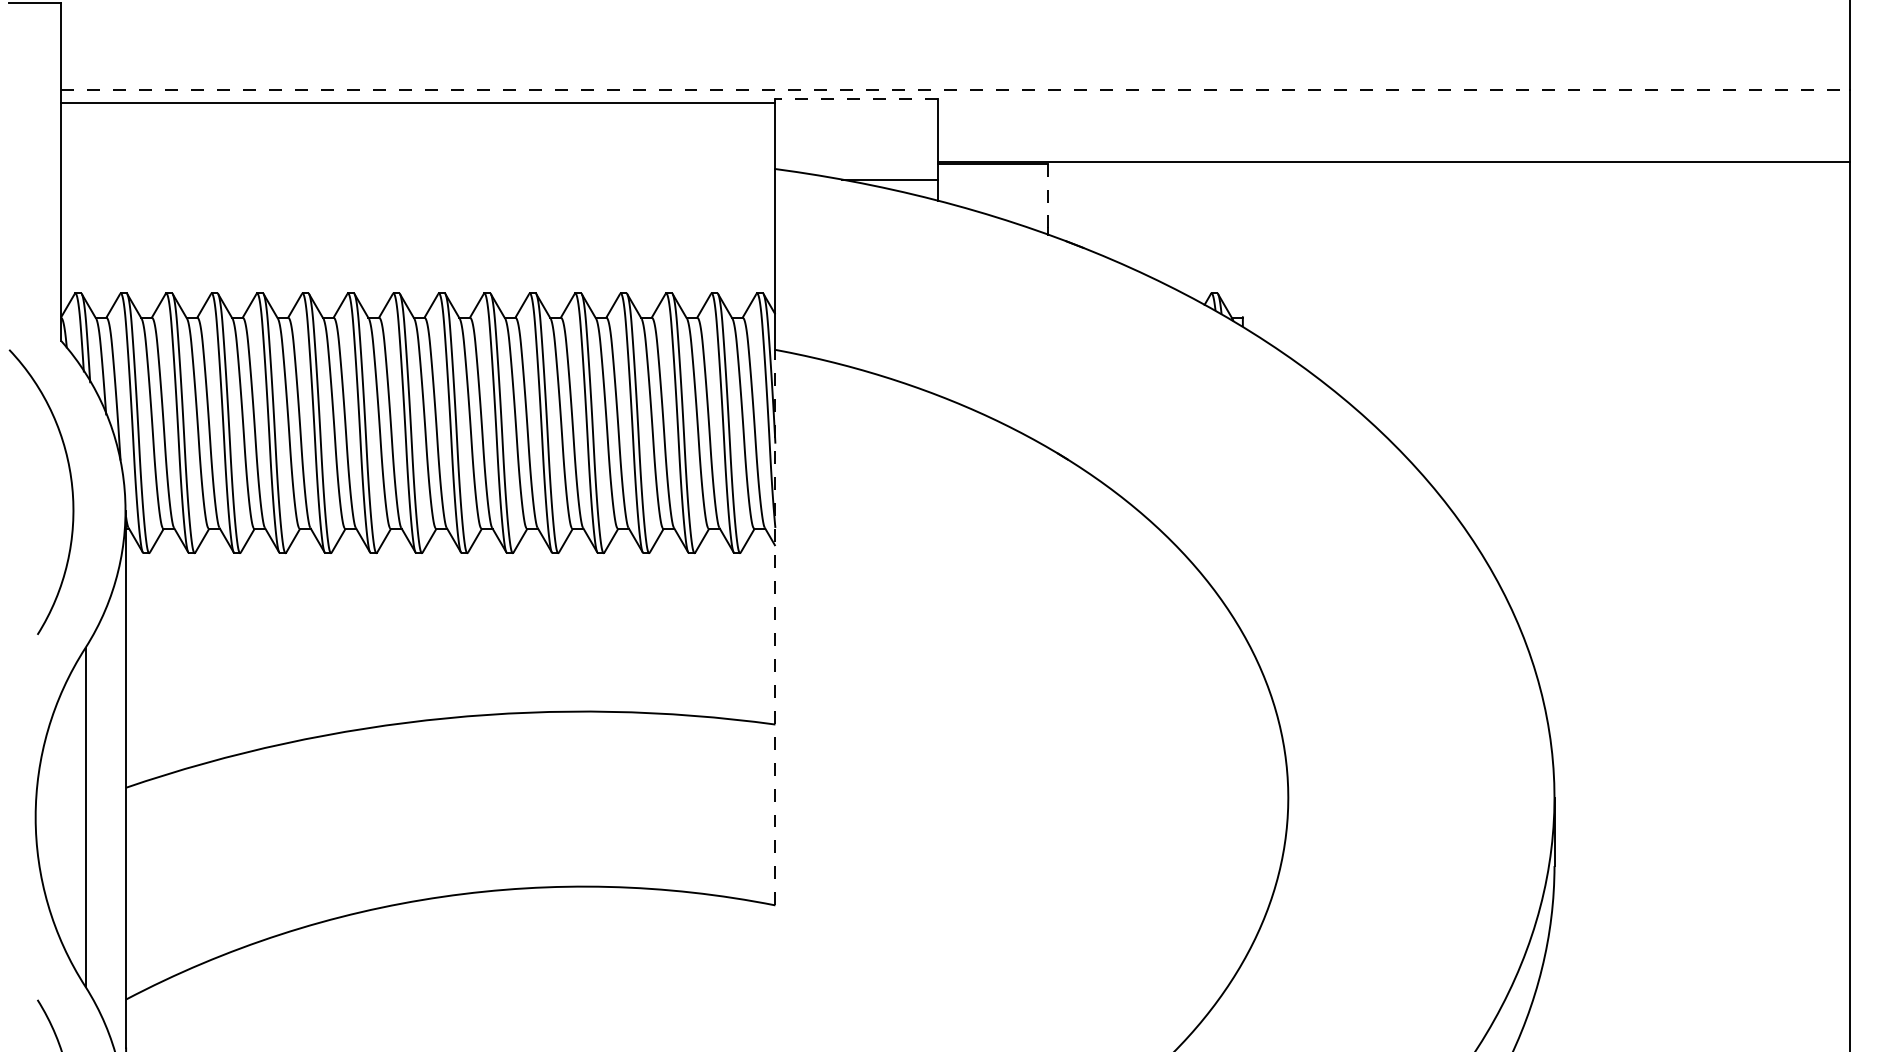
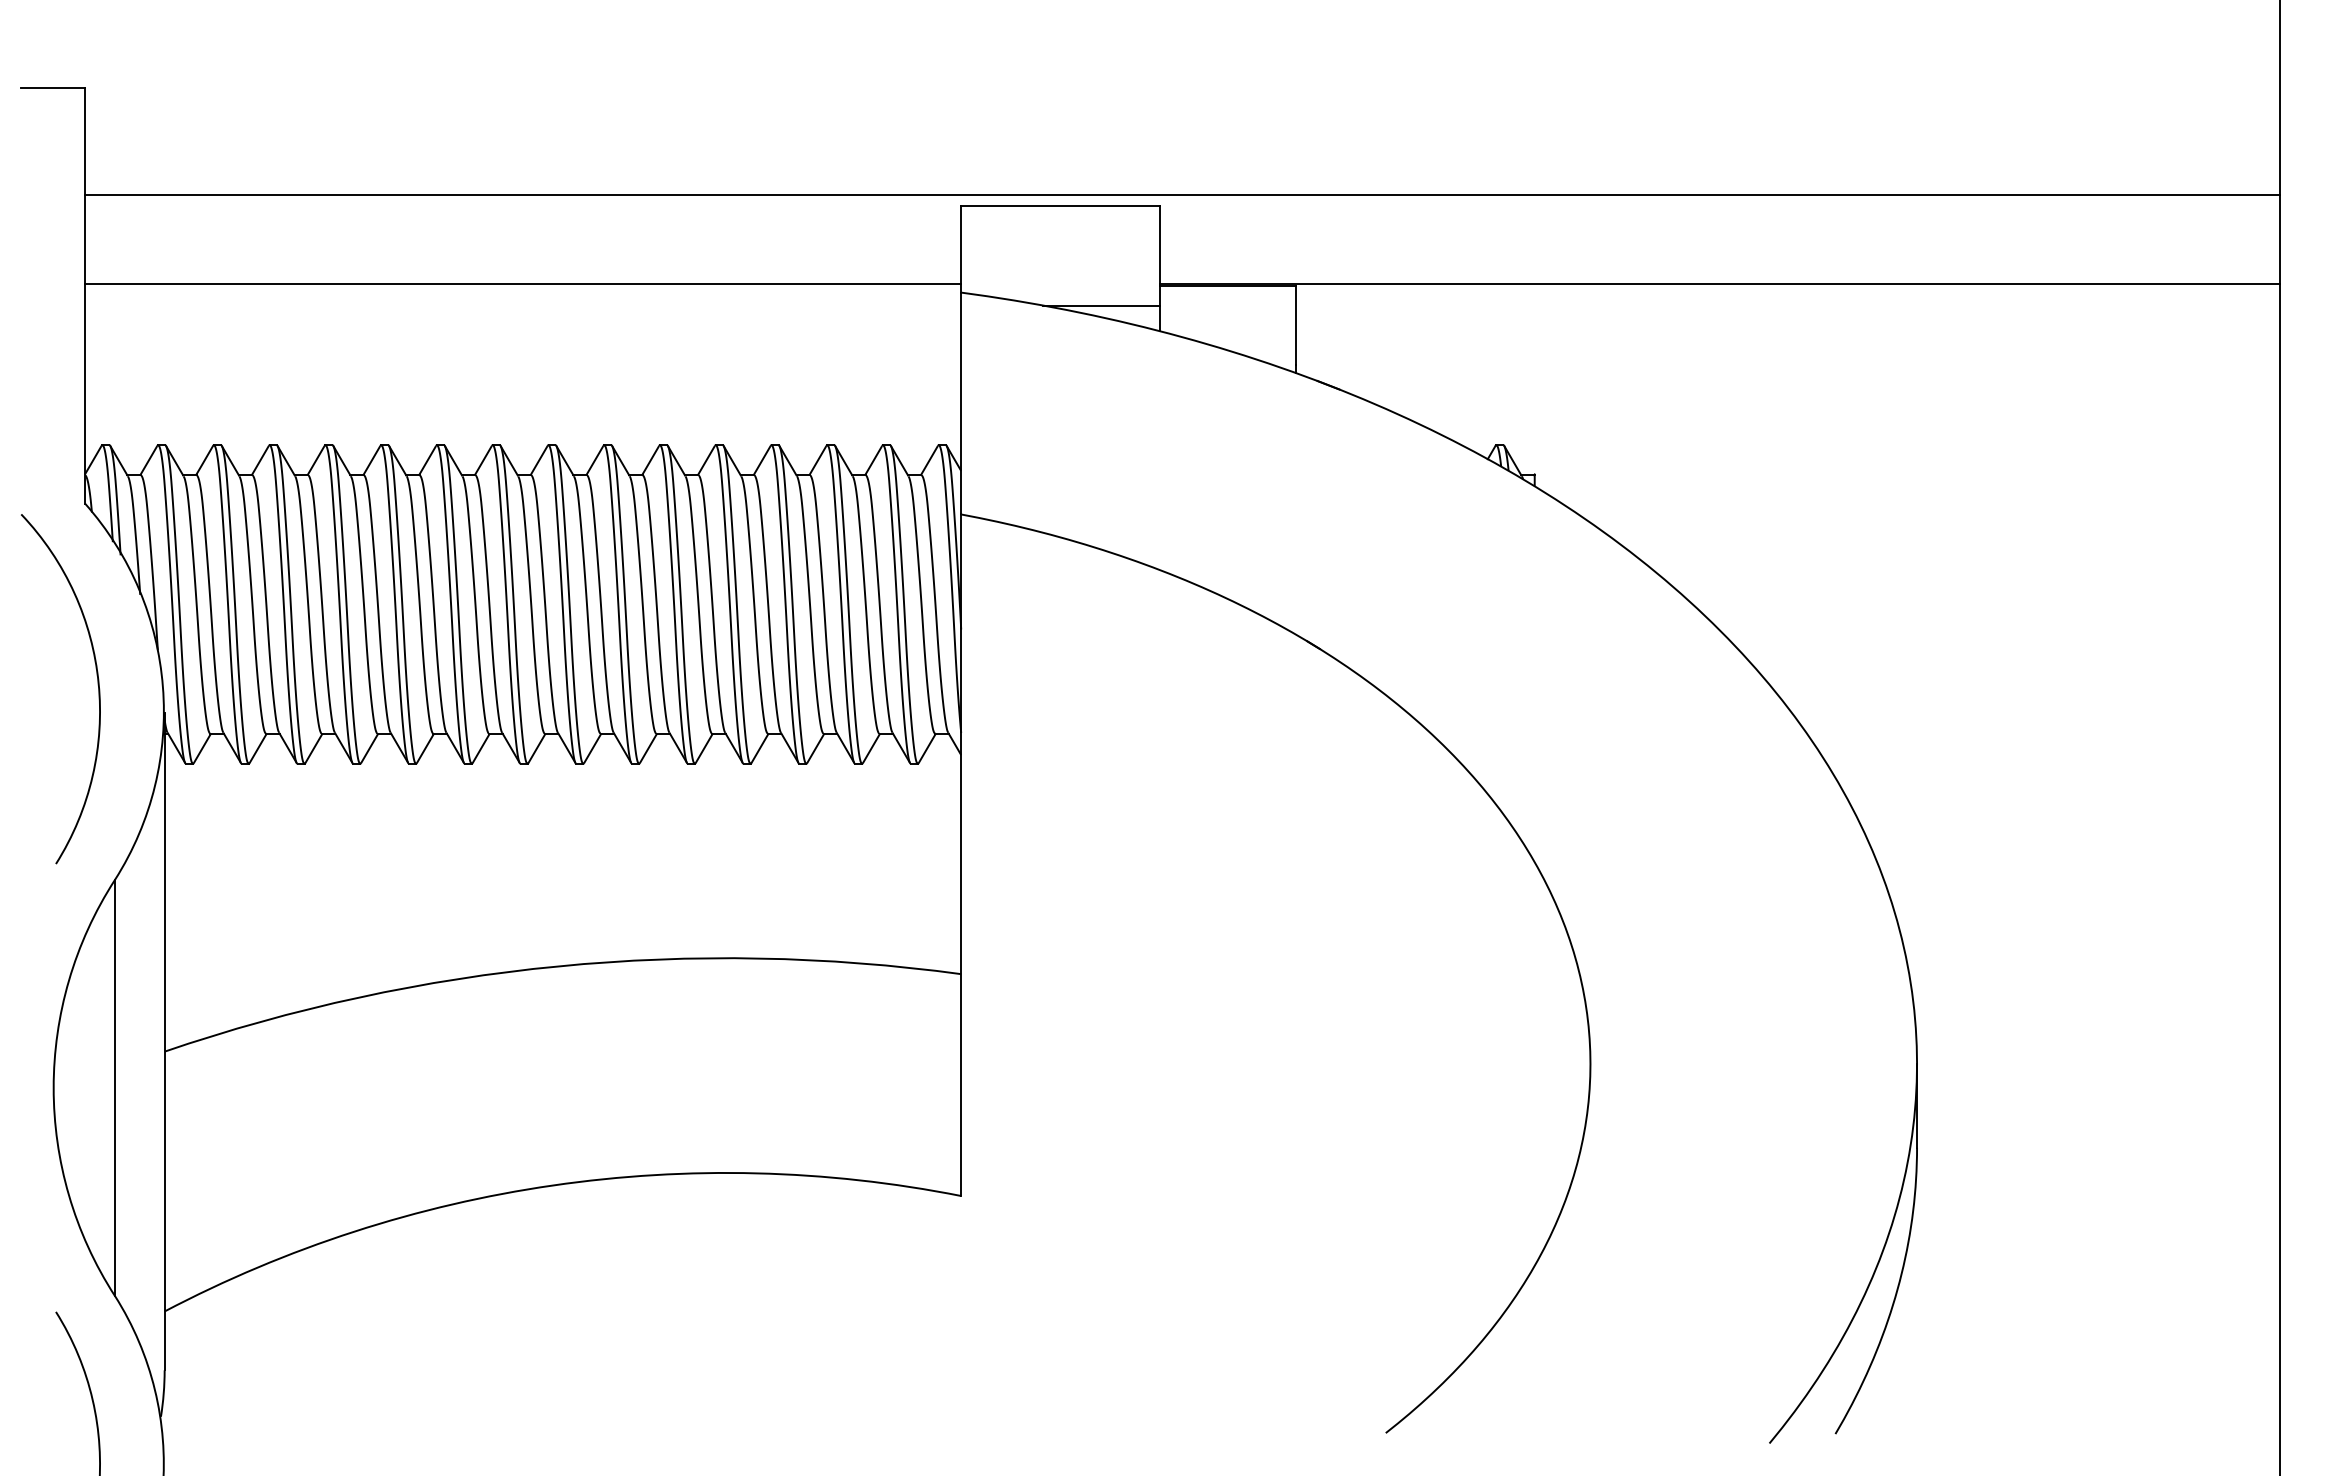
line: (955, 89) -> (1182, 195), dashed -> solid
line: (856, 98) -> (1060, 206), dashed -> solid
line: (418, 102) -> (523, 283), moved
line: (1047, 195) -> (1295, 325), dashed -> solid
line: (775, 627) -> (961, 855), dashed -> solid

